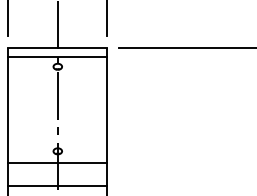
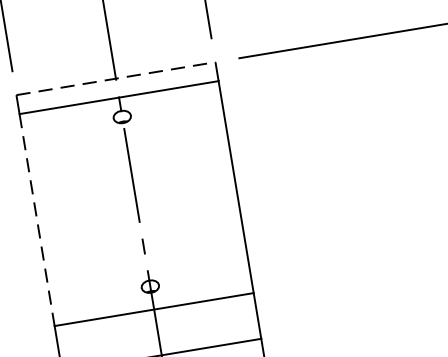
line: (57, 47) -> (115, 78), solid -> dashed
line: (8, 109) -> (37, 219), solid -> dashed

